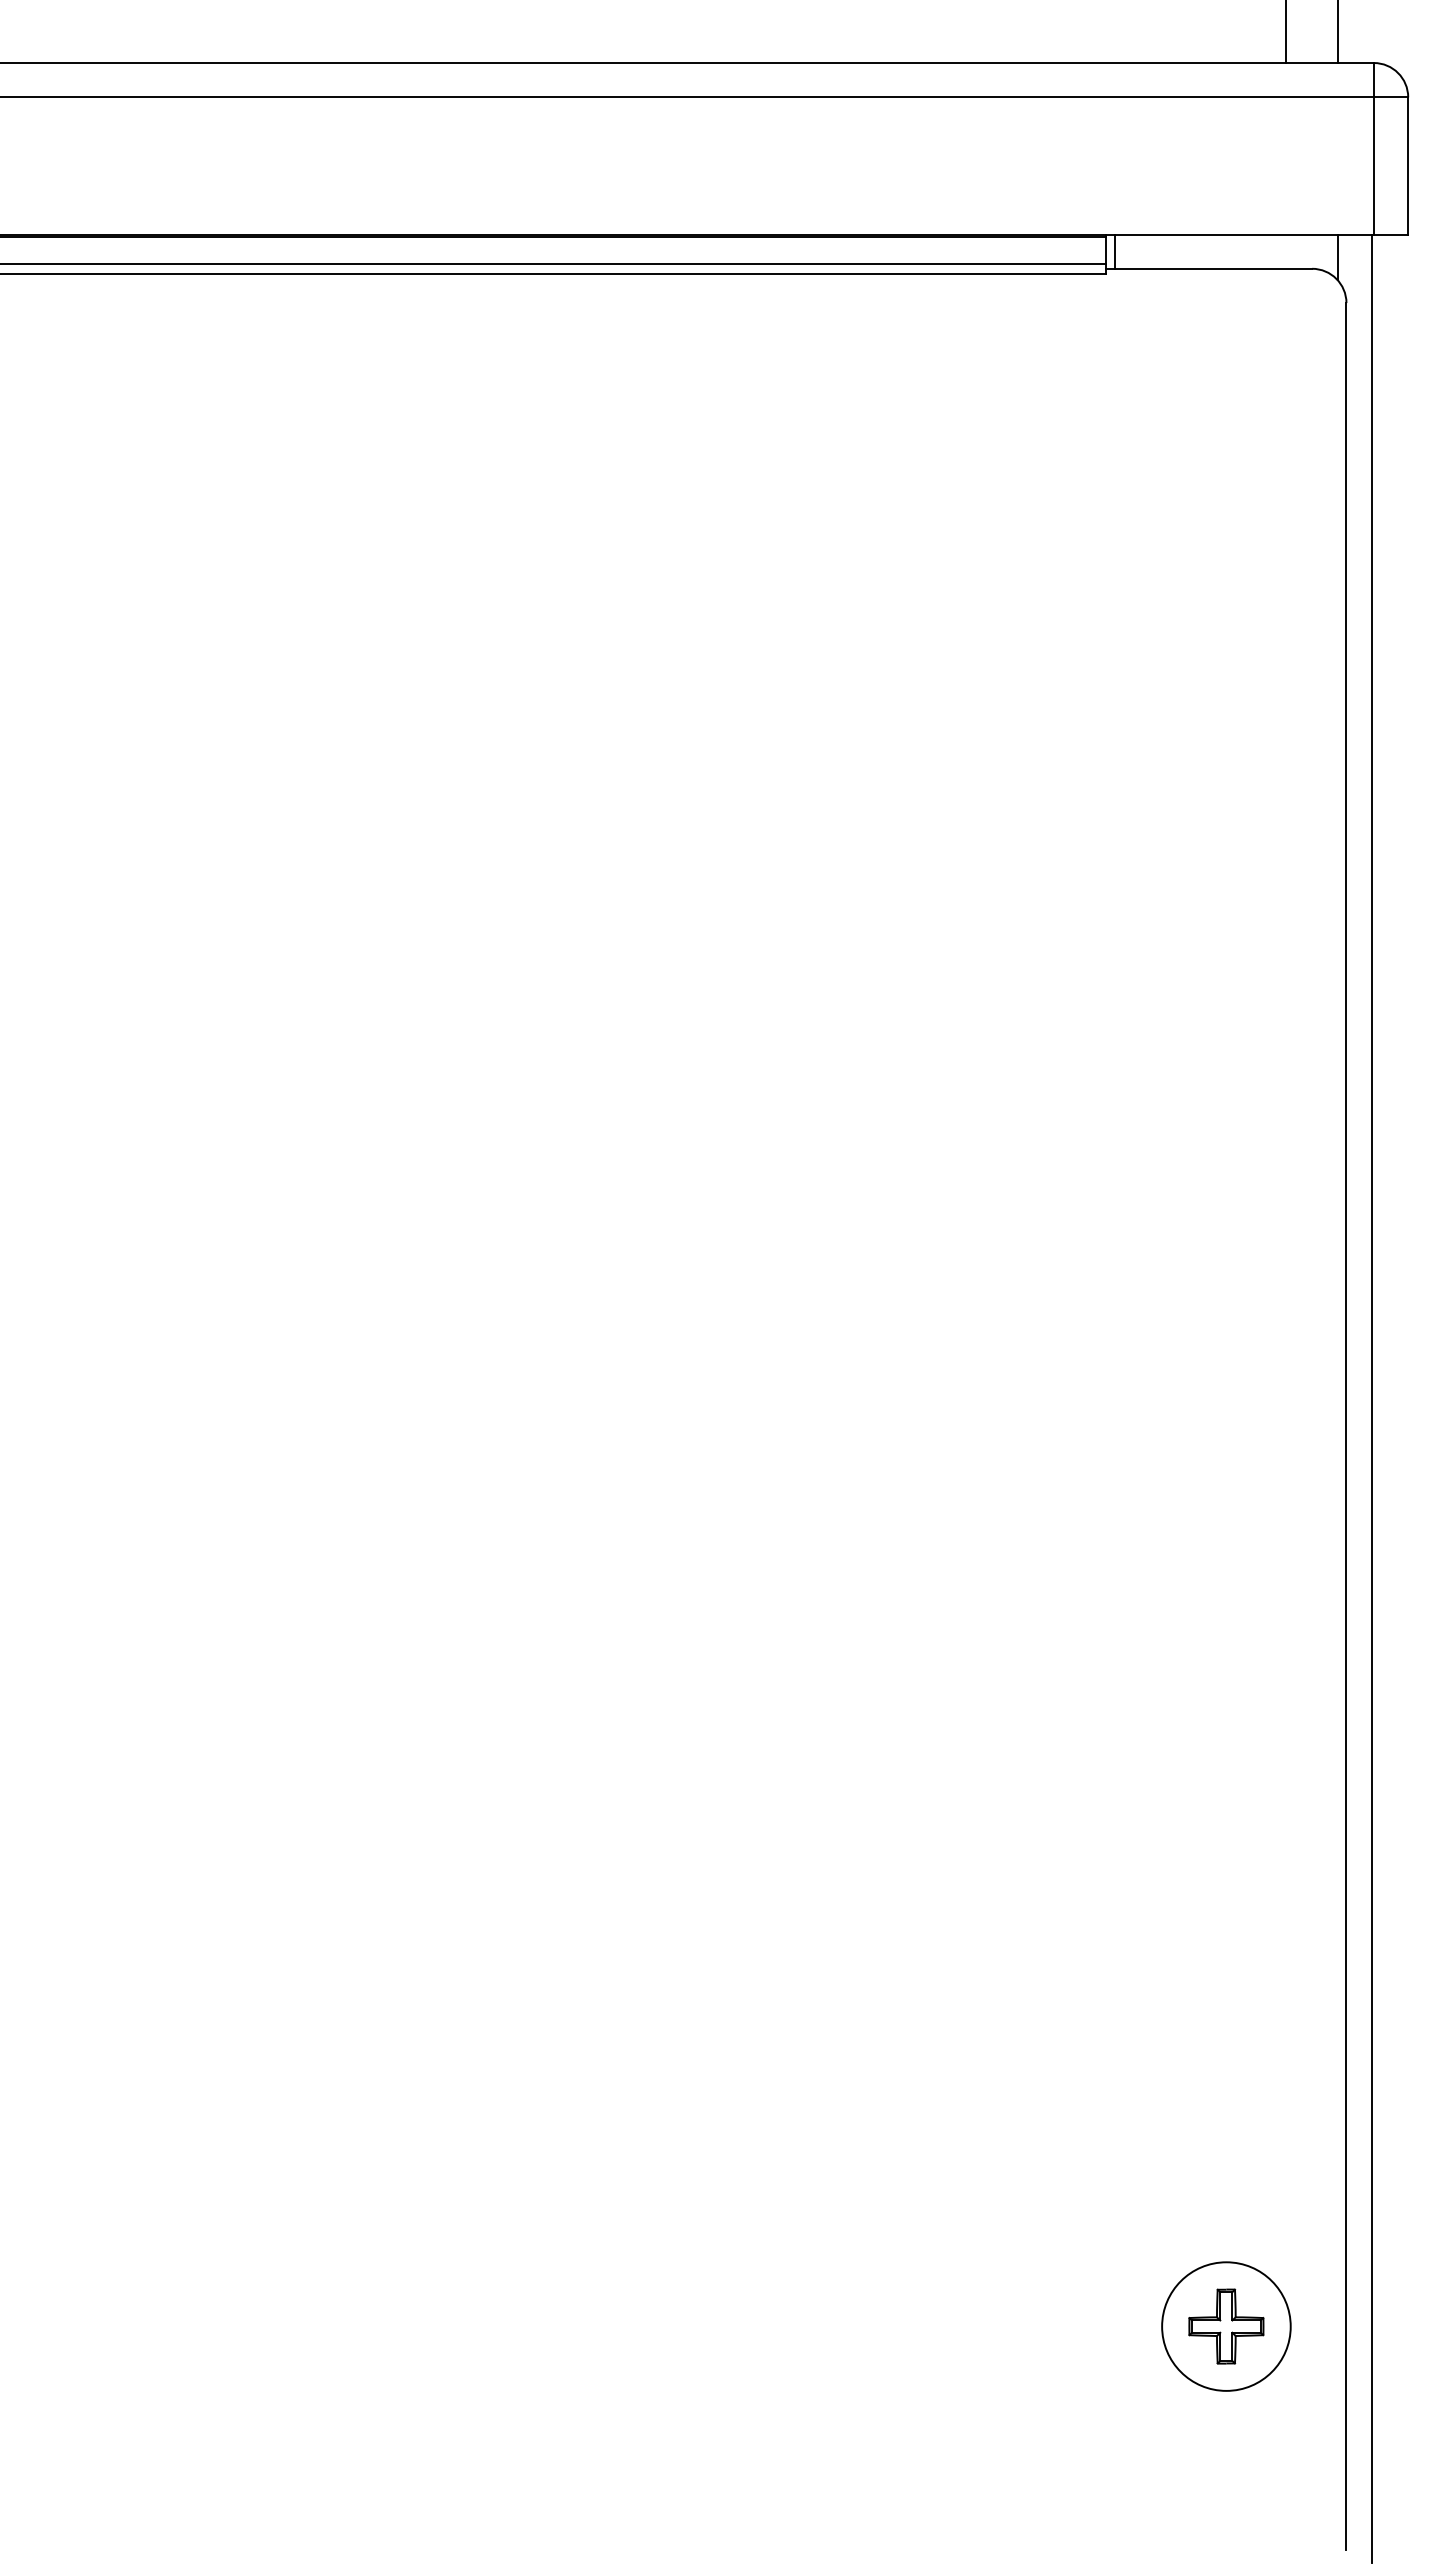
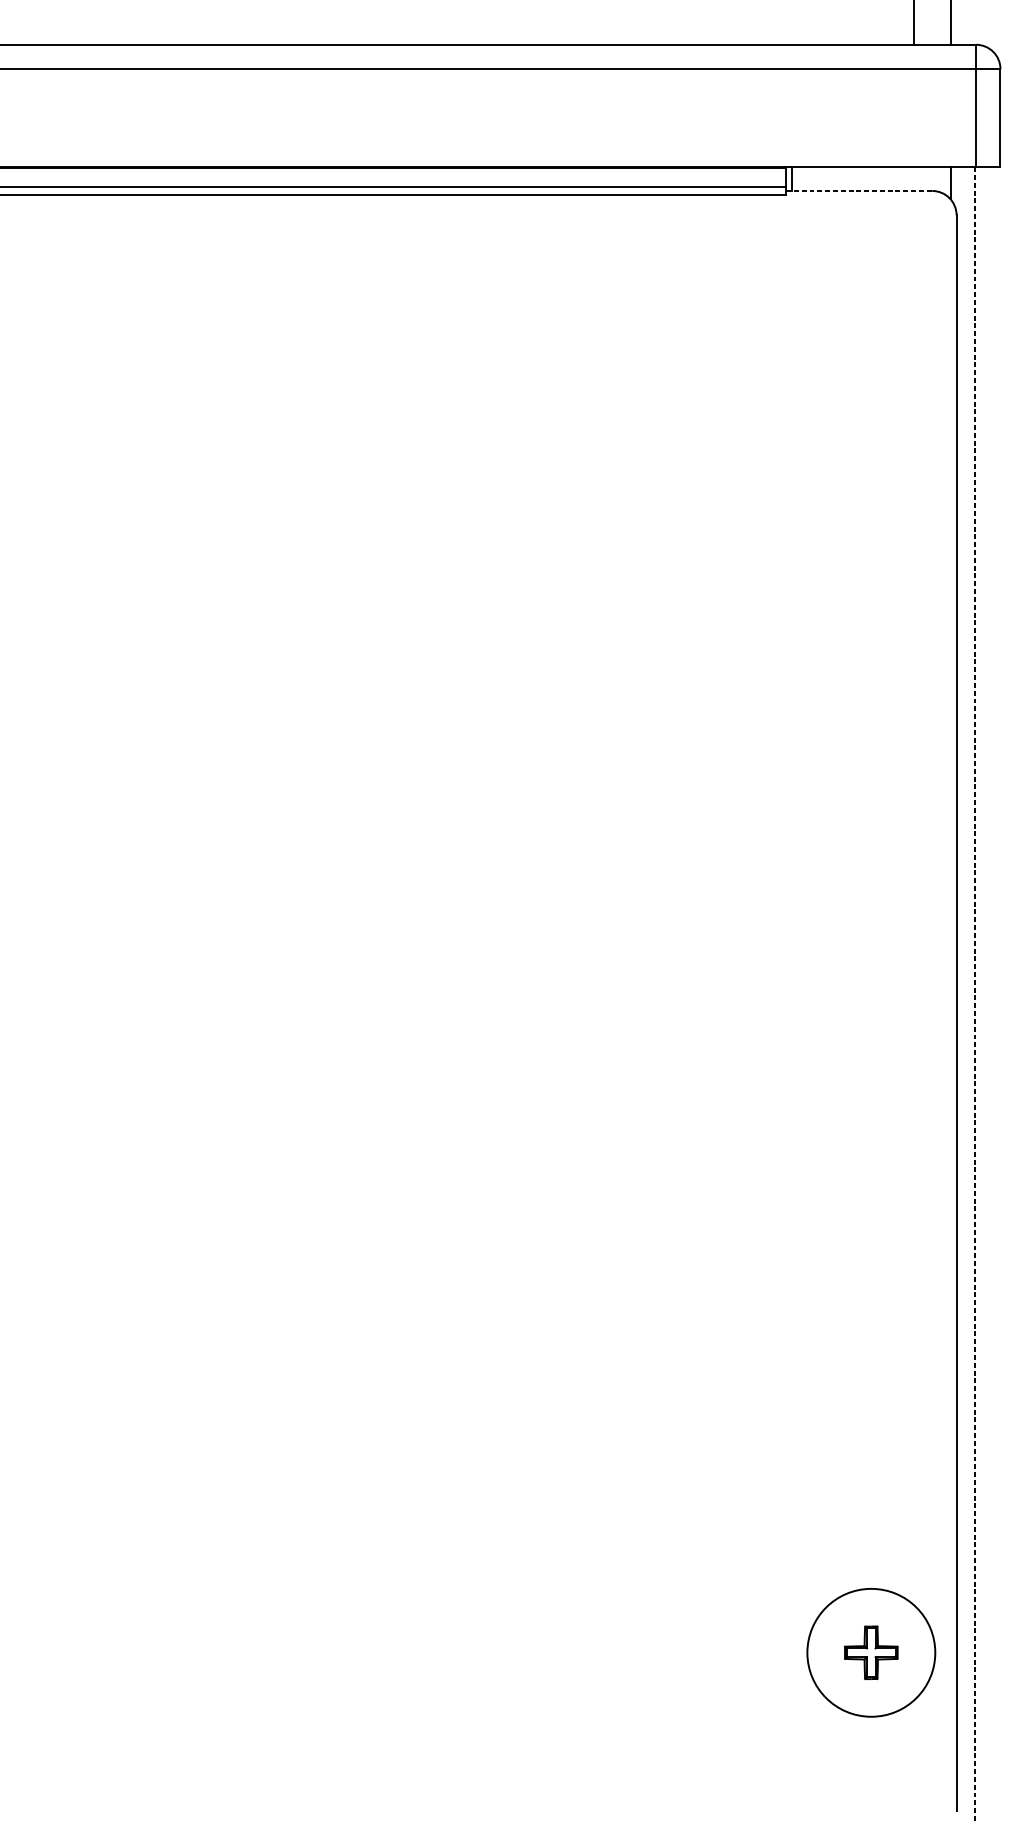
line: (1209, 268) -> (859, 190), solid -> dashed
line: (1372, 1398) -> (975, 993), solid -> dashed
circle: (1226, 2326) -> (871, 1652), size x1.4

